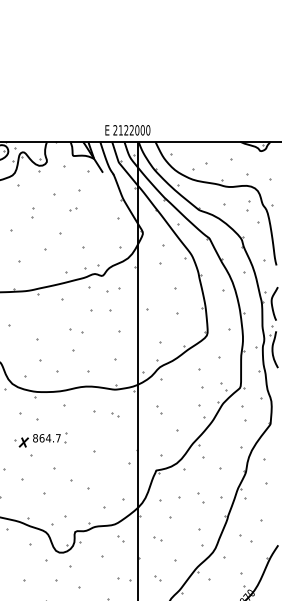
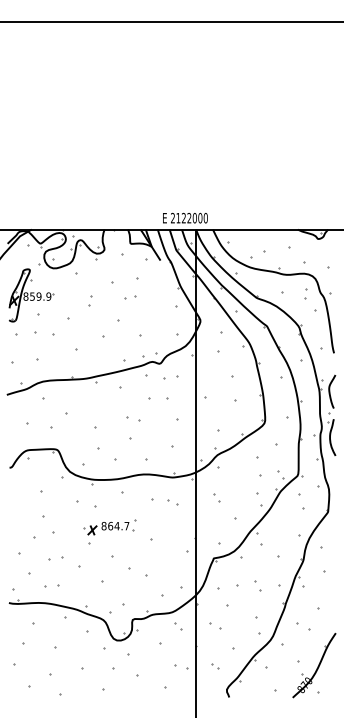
part: (73, 208) -> (131, 296), size x1.6
part: (115, 413) -> (173, 501), size x1.6
part: (40, 439) -> (109, 527), moved
part: (157, 538) -> (215, 626), size x1.6

